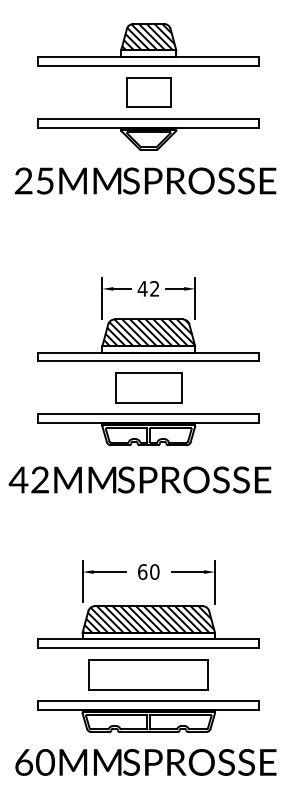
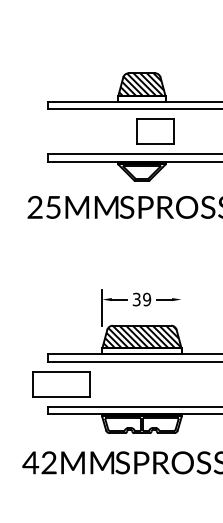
part: (148, 92) -> (155, 131), moved
text: (148, 288) -> (141, 299), 42 -> 39
line: (195, 297) -> (181, 306), removed
part: (148, 387) -> (61, 383), moved

